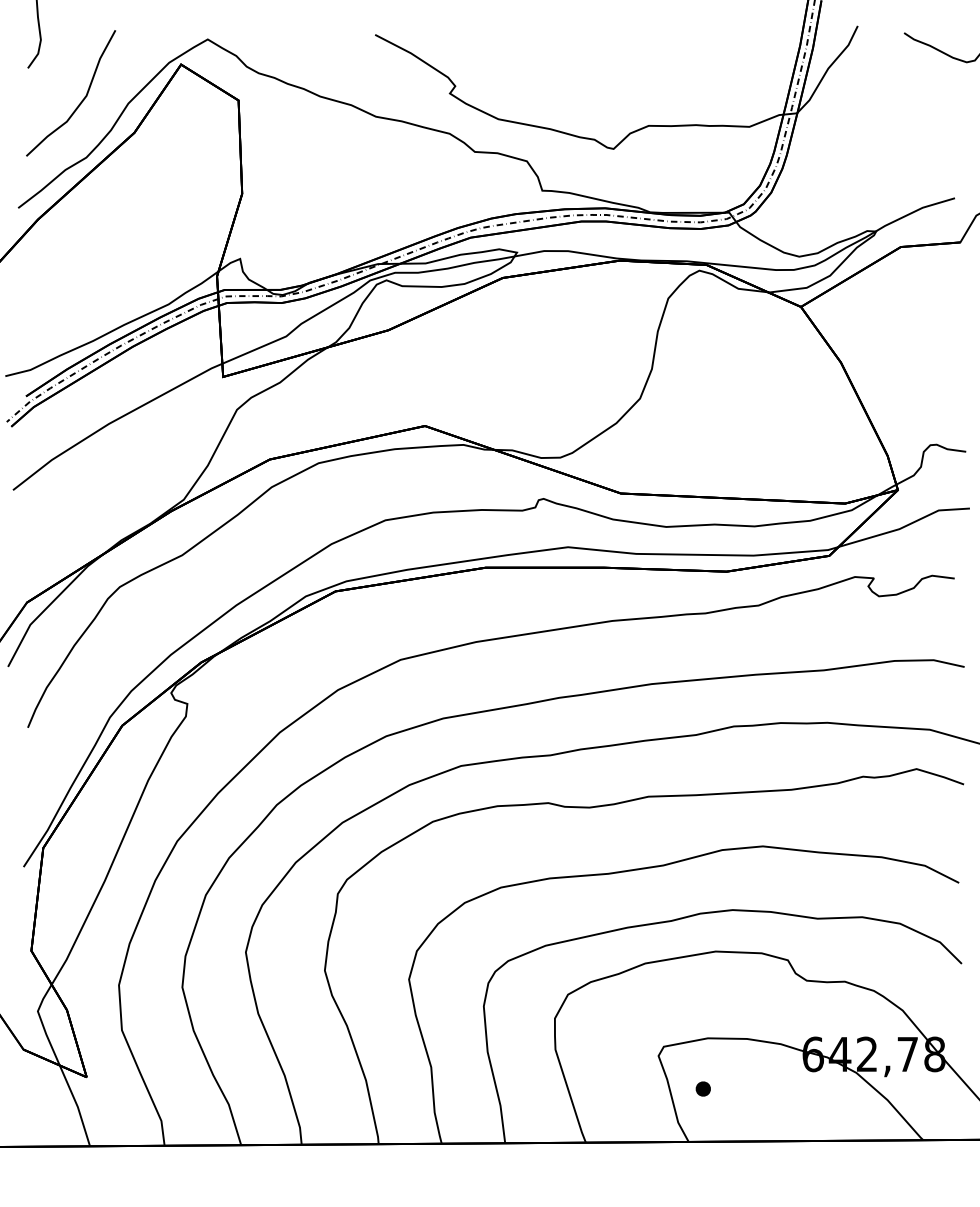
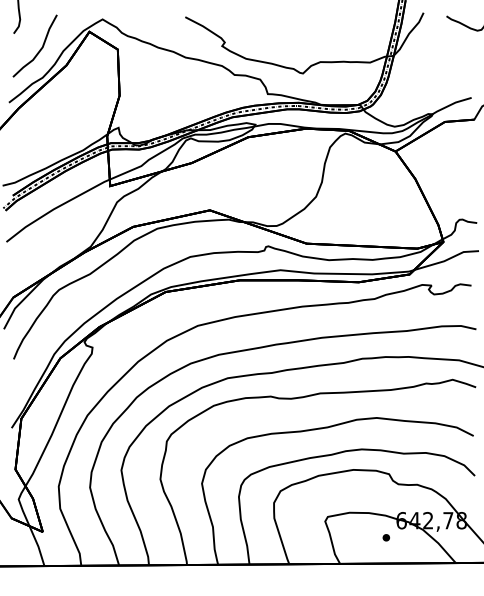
part: (701, 1088) -> (385, 537), moved

